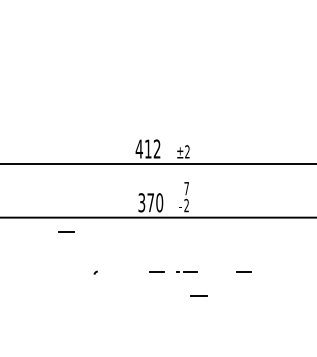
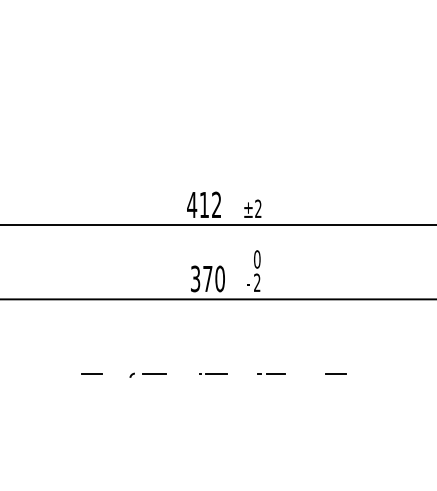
text: (186, 188) -> (257, 259), 7 -> 0
line: (66, 232) -> (91, 373), moved
line: (186, 271) -> (271, 373), moved
line: (199, 295) -> (154, 373), moved

